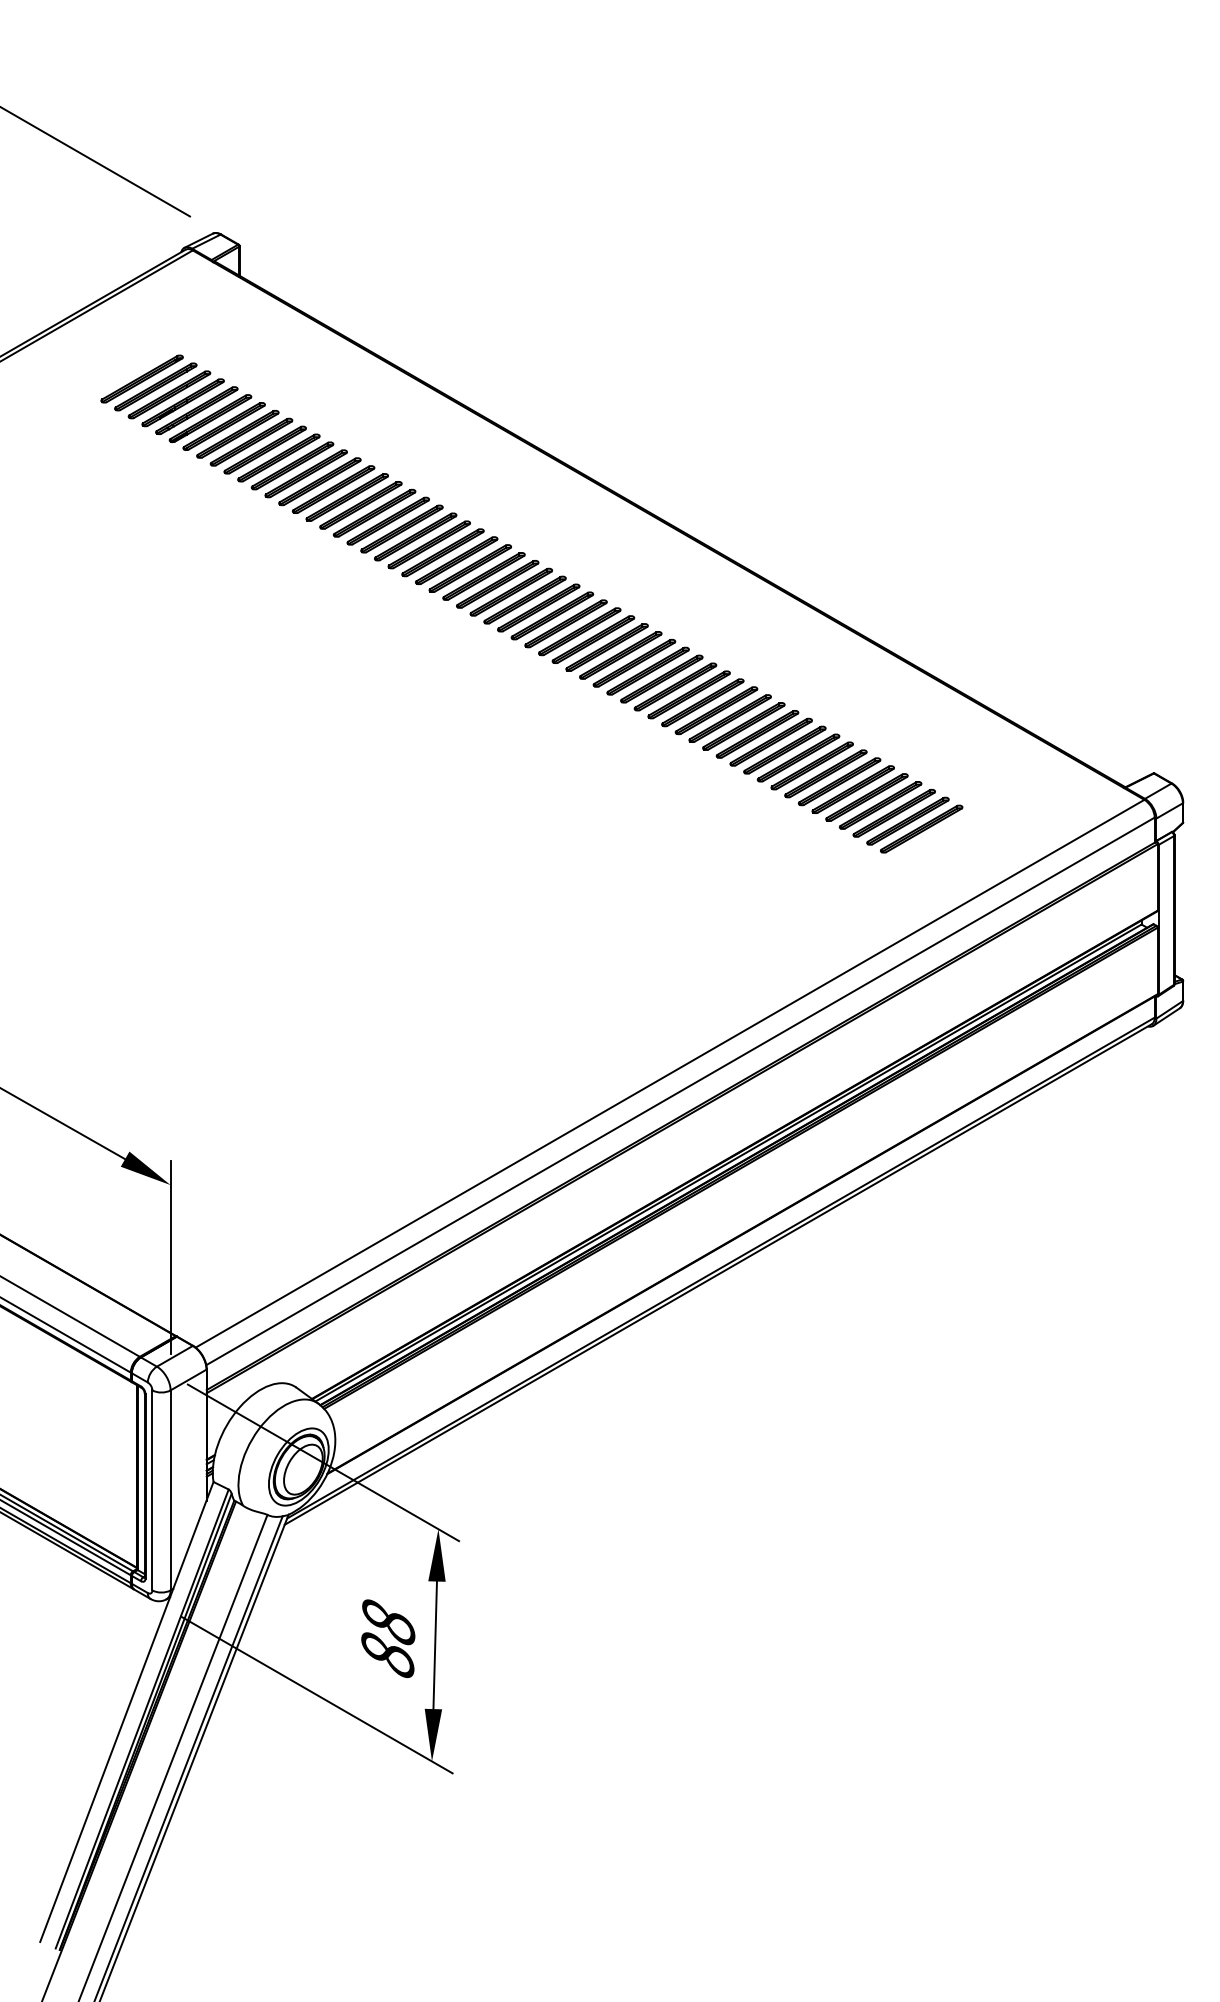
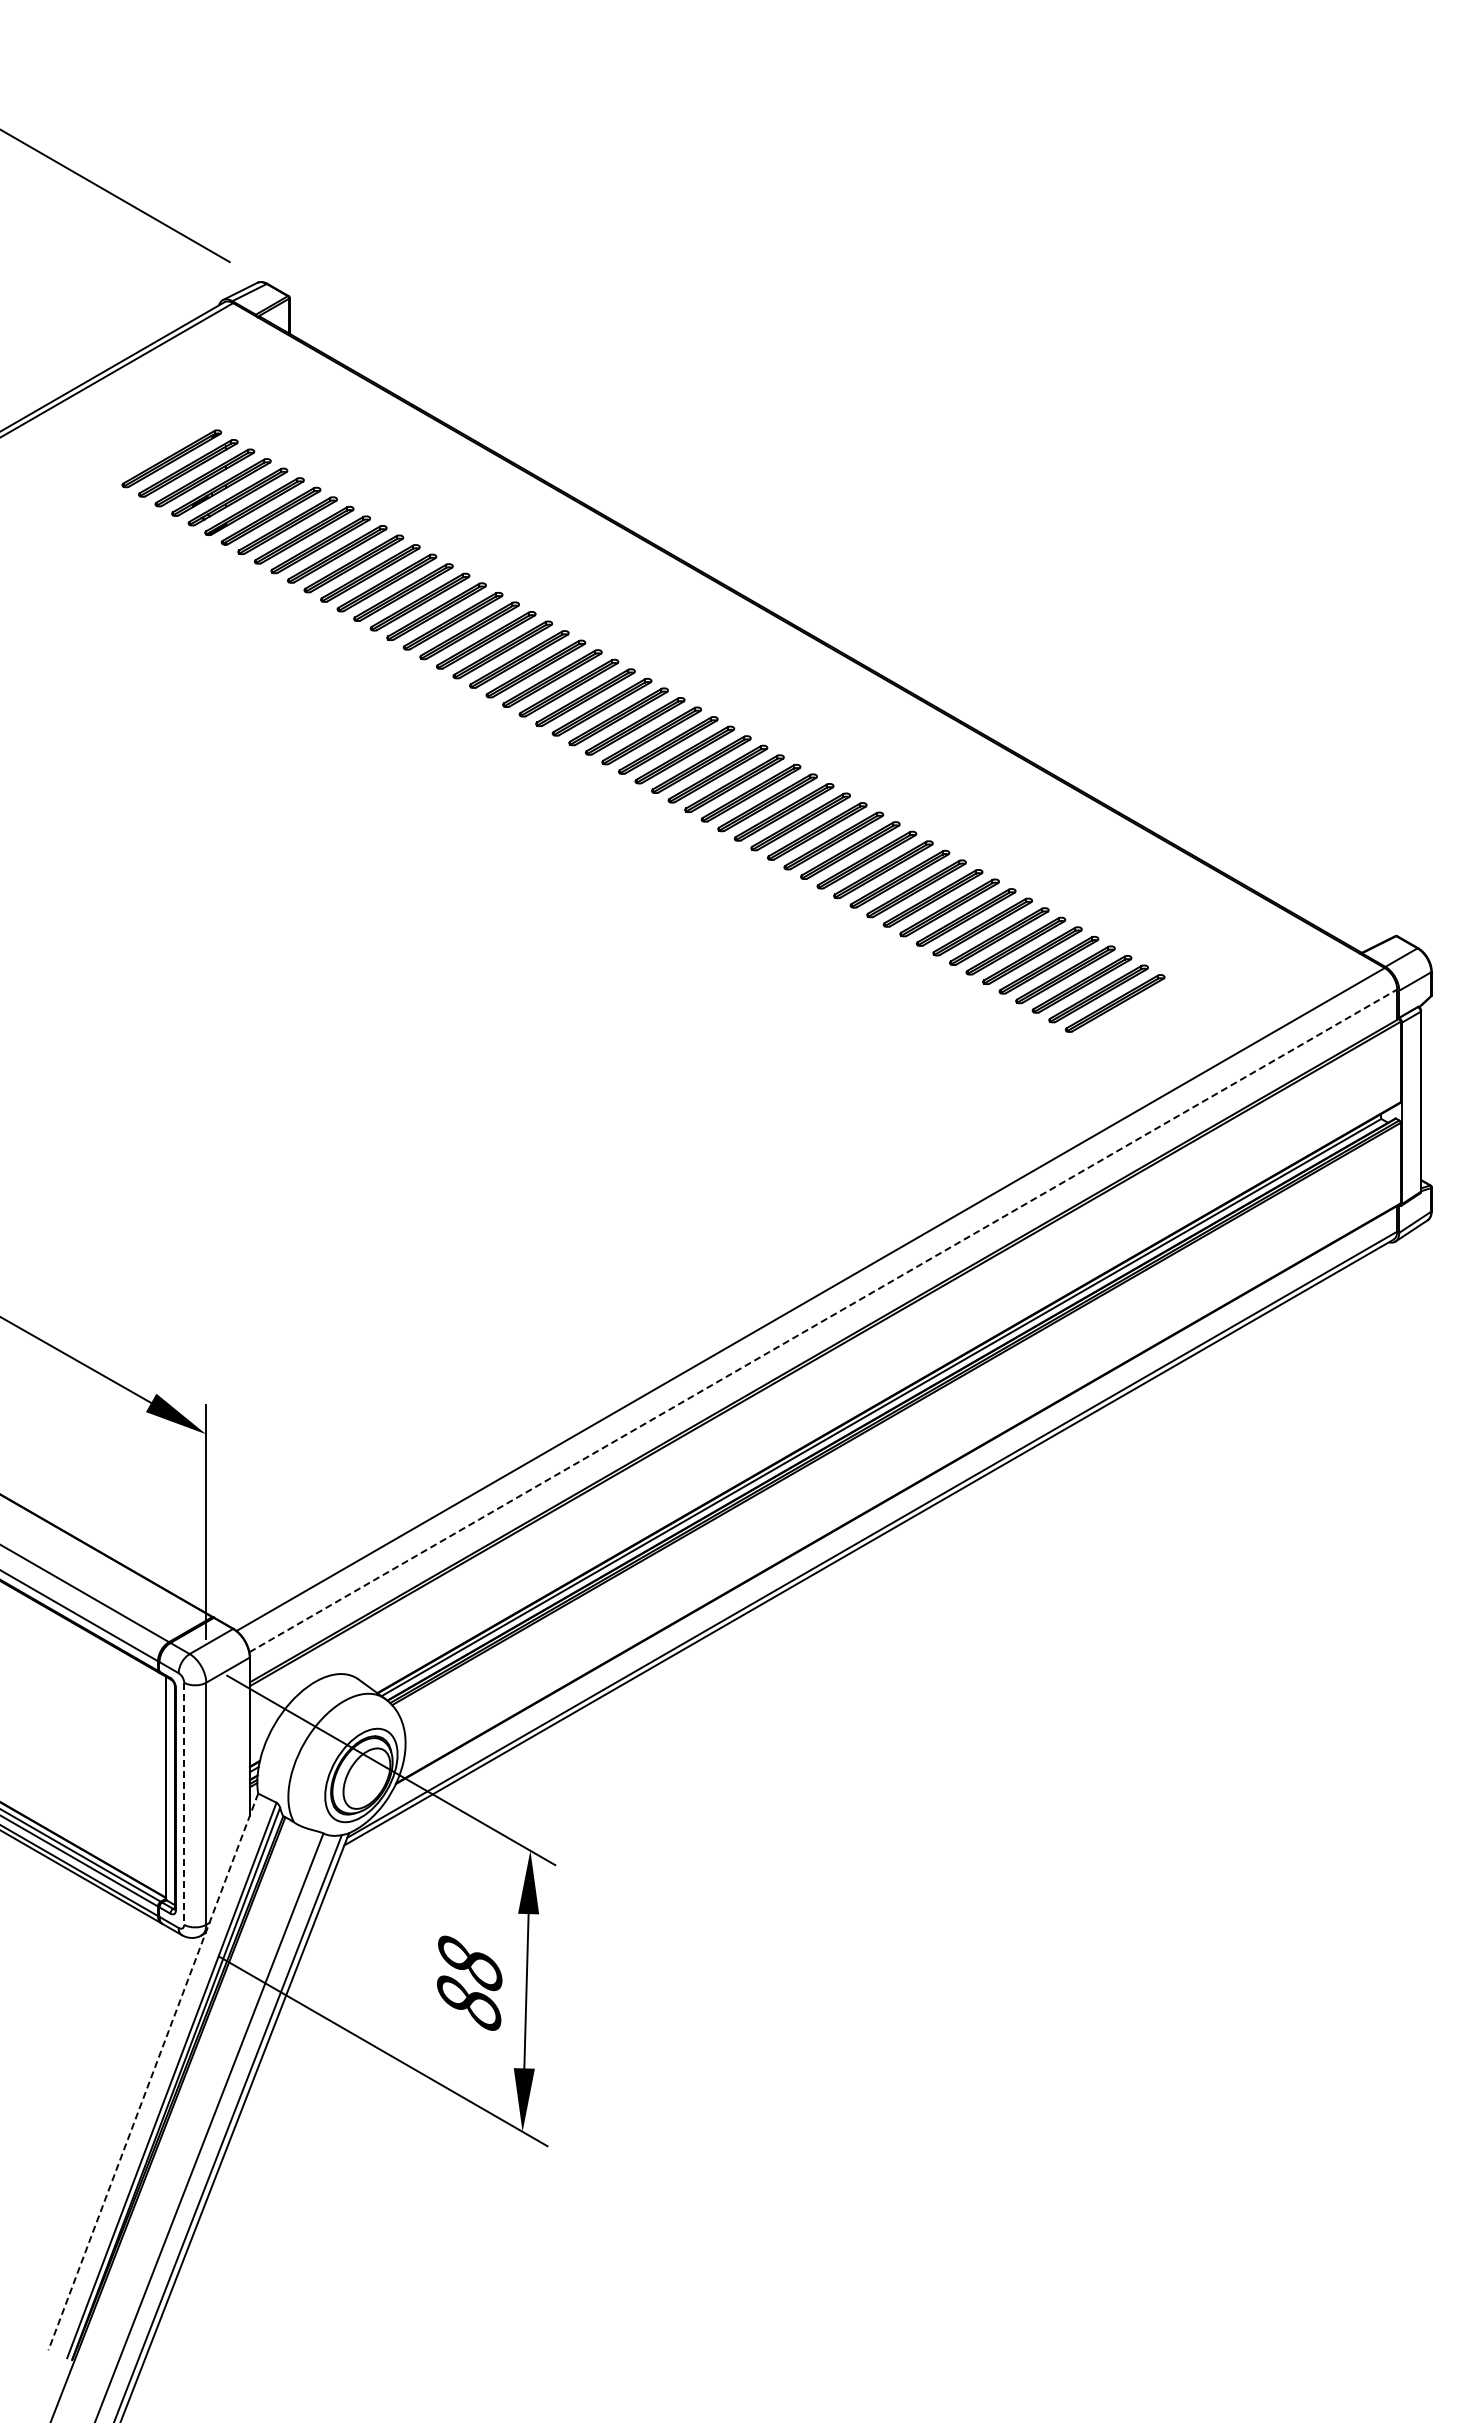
line: (680, 1091) -> (823, 1320), solid -> dashed
line: (152, 1490) -> (184, 1804), solid -> dashed
line: (127, 1712) -> (153, 2072), solid -> dashed

